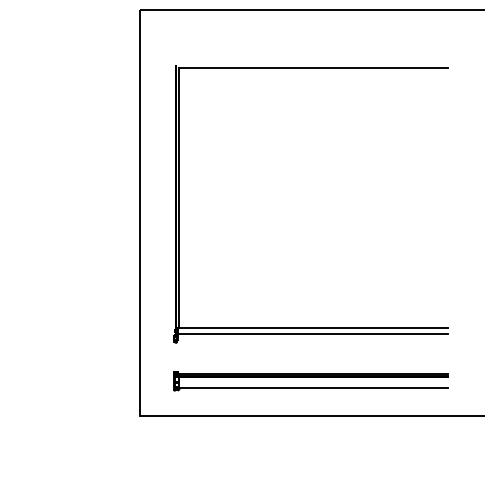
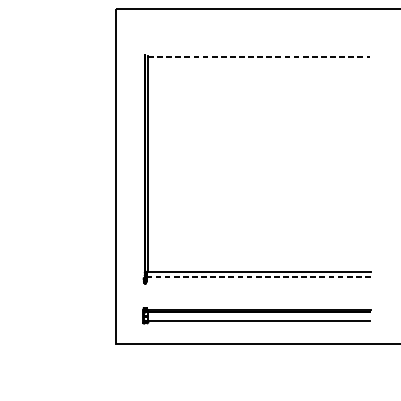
line: (313, 68) -> (259, 56), solid -> dashed
line: (313, 333) -> (259, 276), solid -> dashed

